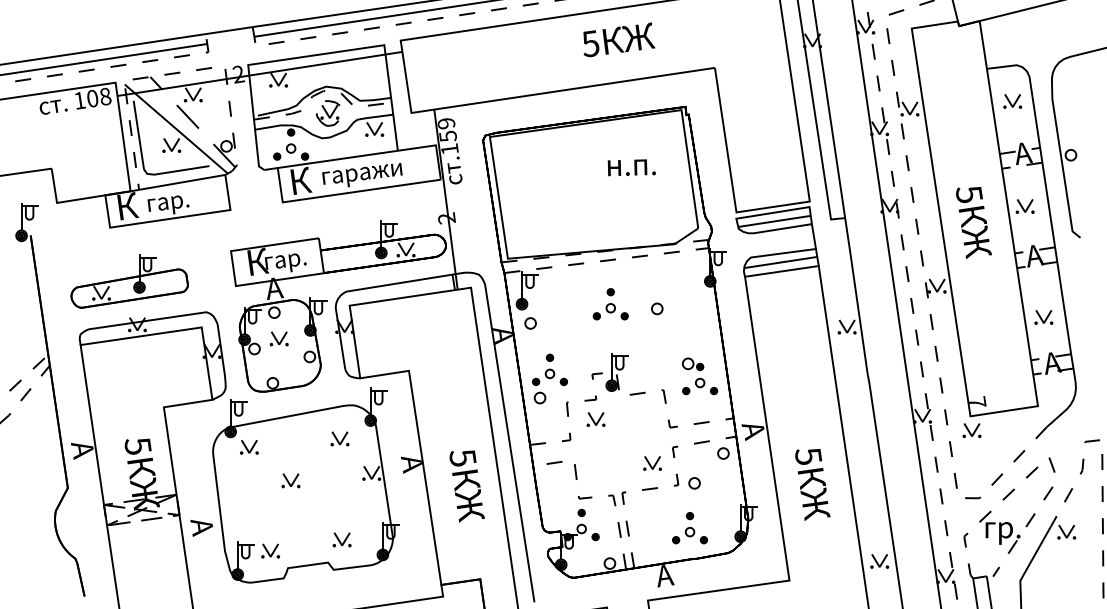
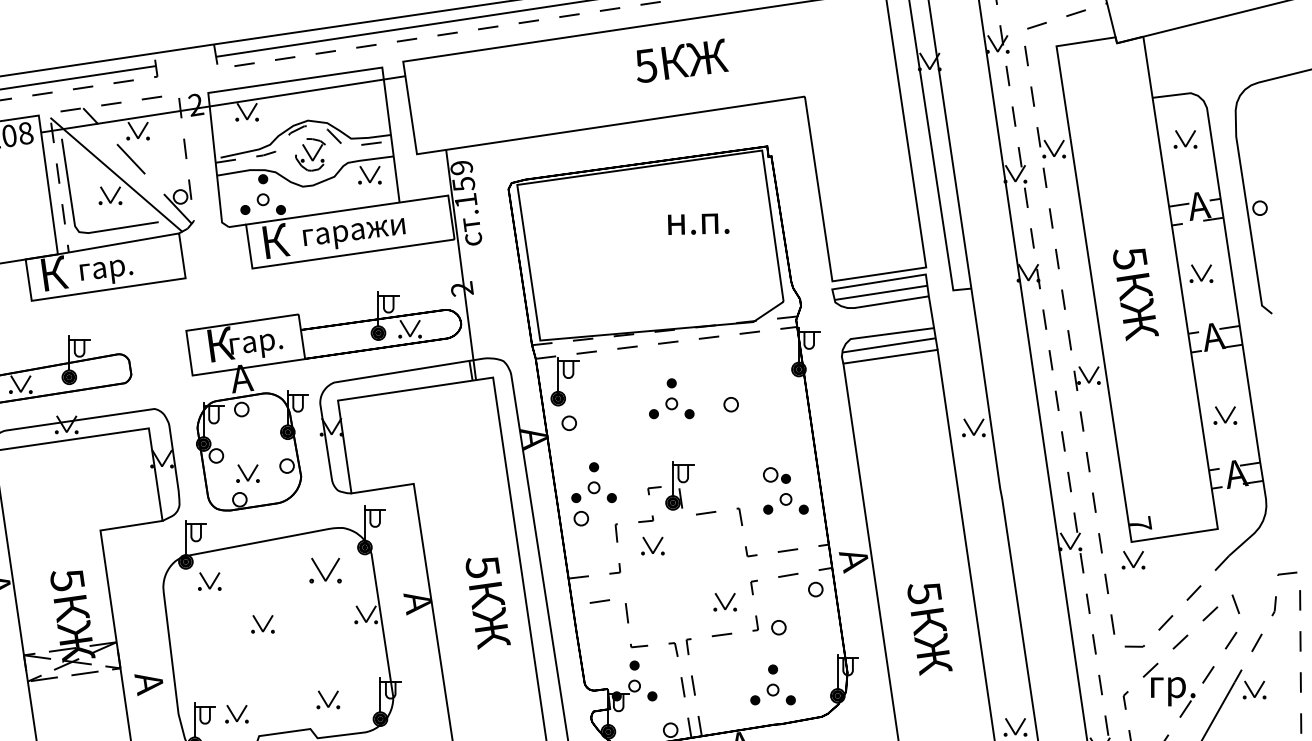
part: (278, 338) -> (247, 473), moved
part: (339, 438) -> (324, 570), size x1.4
text: (466, 486) -> (487, 603), moved

